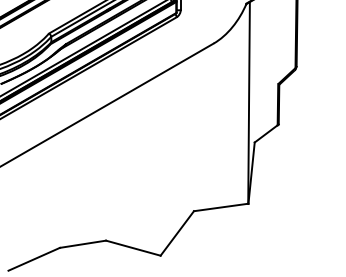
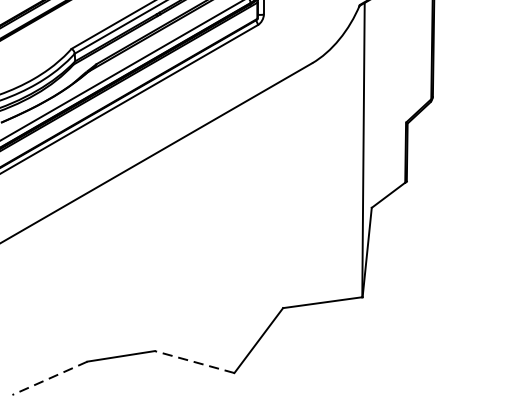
line: (132, 248) -> (193, 362), solid -> dashed
line: (33, 259) -> (48, 378), solid -> dashed

